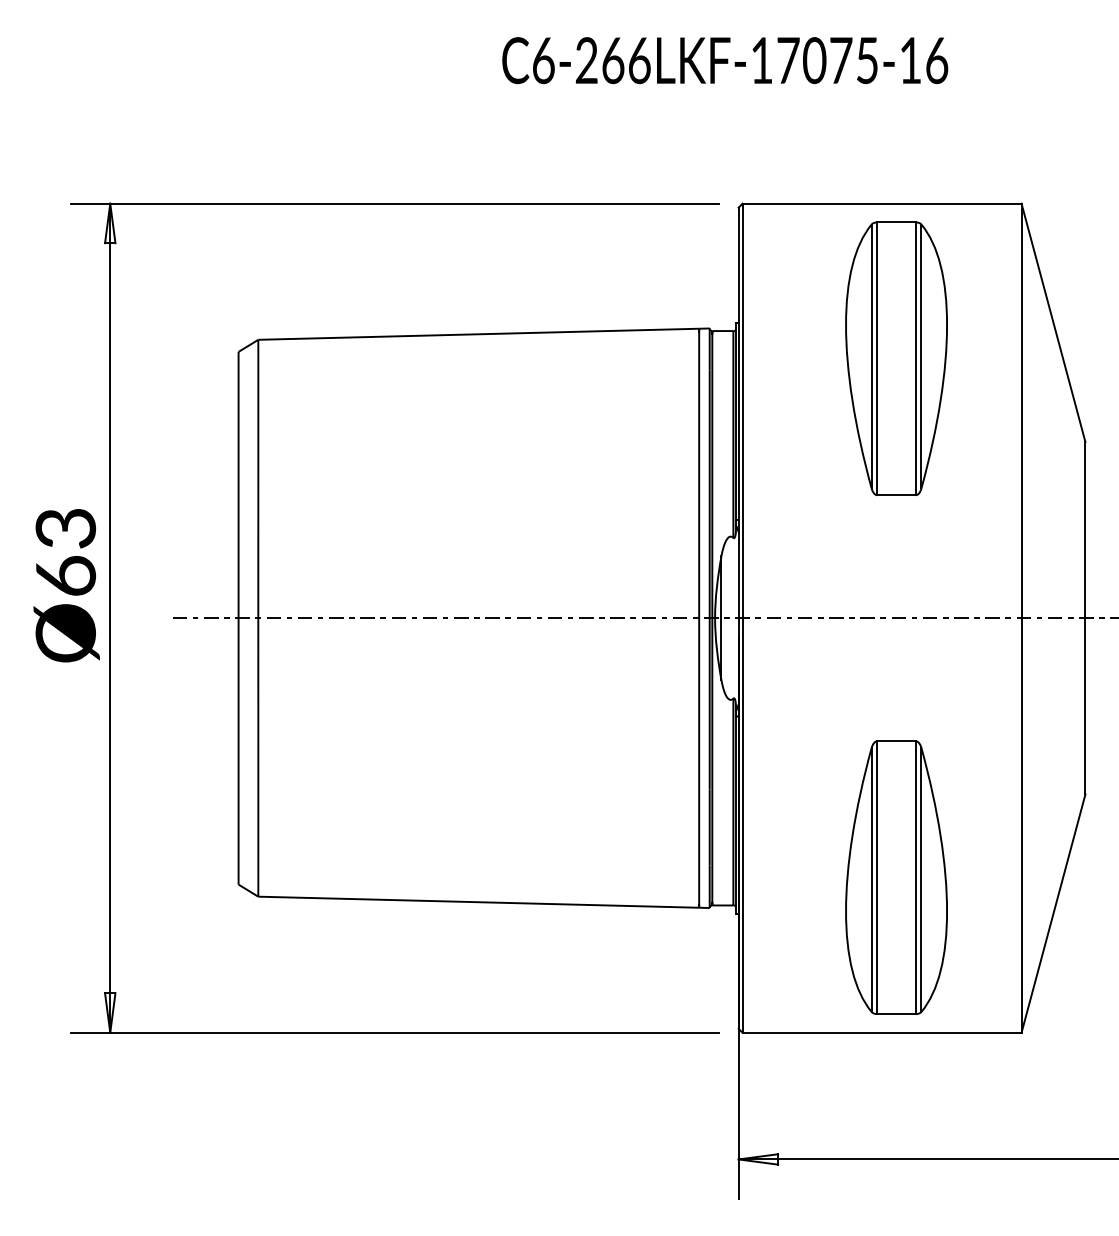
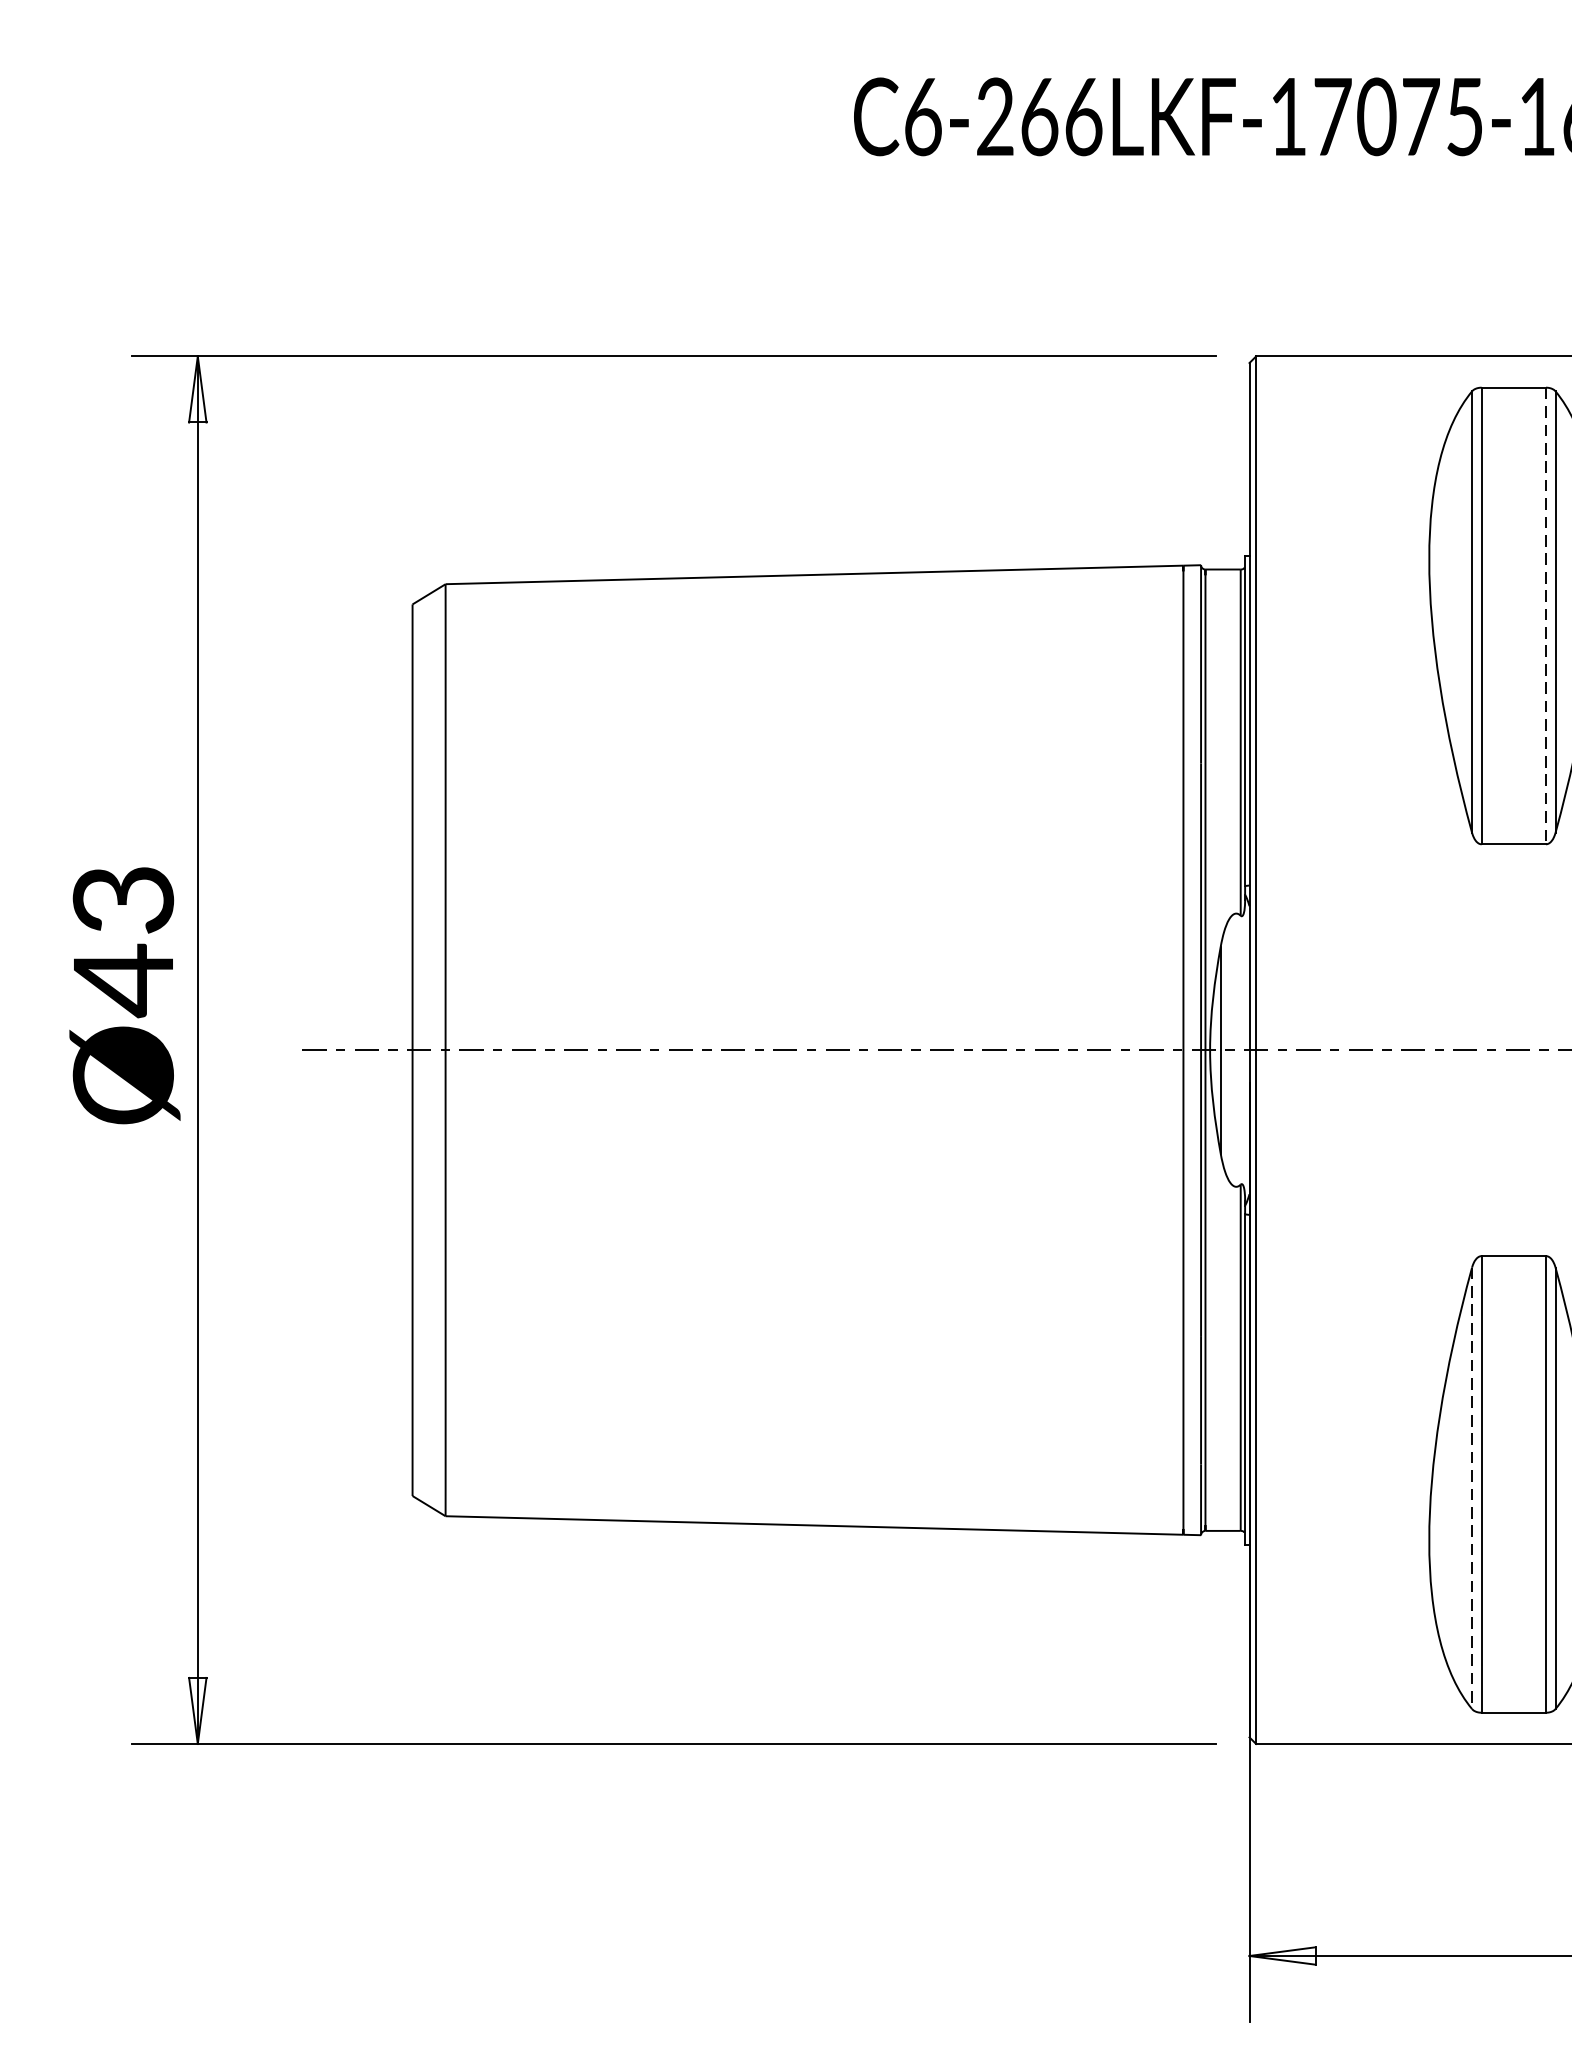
line: (915, 359) -> (1545, 617), solid -> dashed
text: (66, 576) -> (124, 980), Ø63 -> Ø43
line: (871, 880) -> (1471, 1489), solid -> dashed

